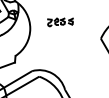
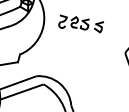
part: (60, 22) -> (80, 24), size x1.43

